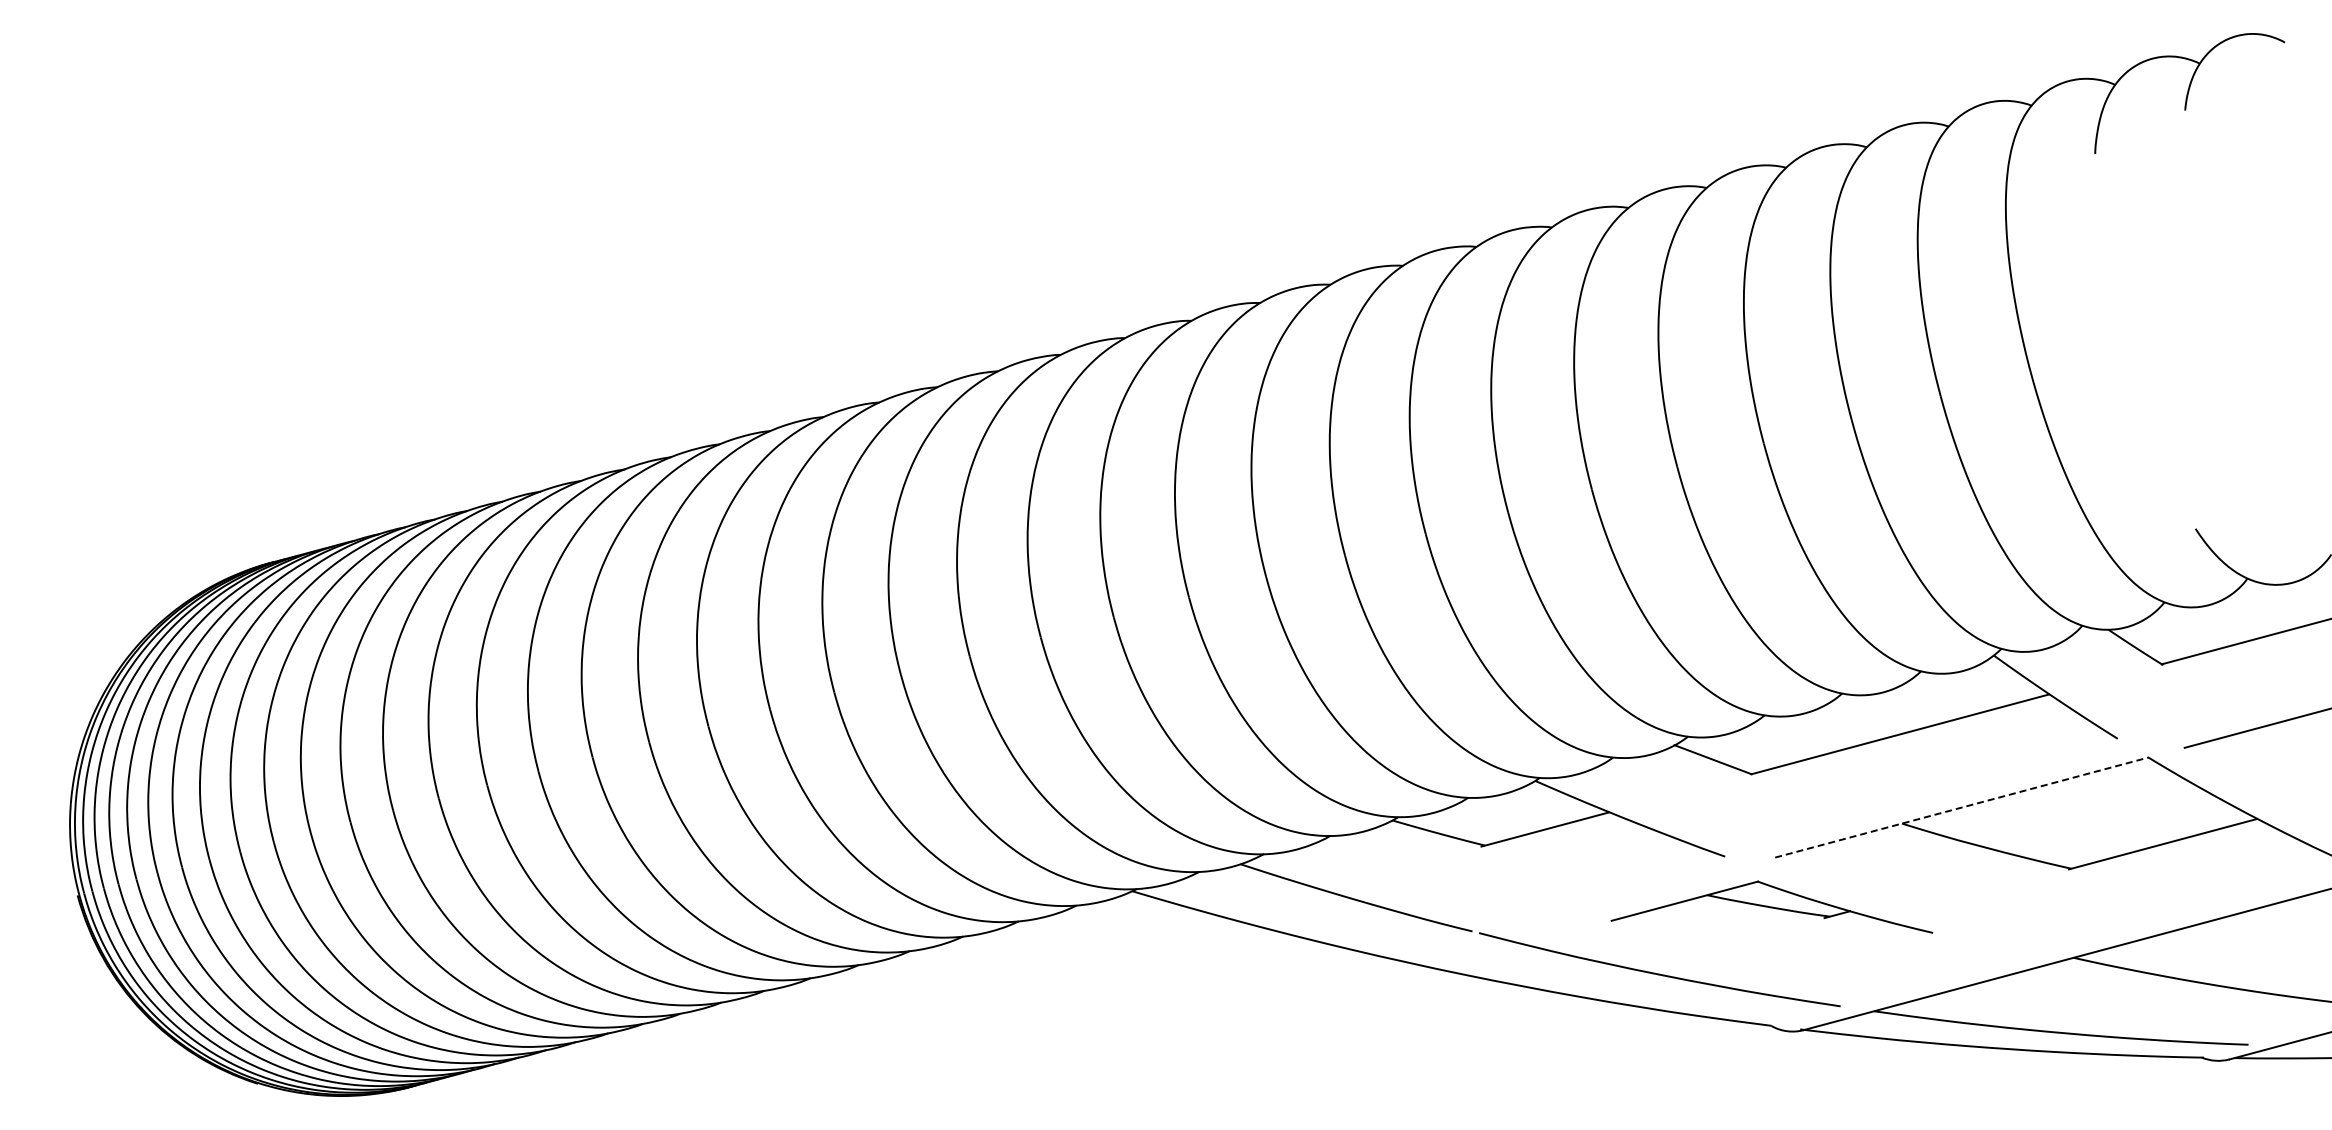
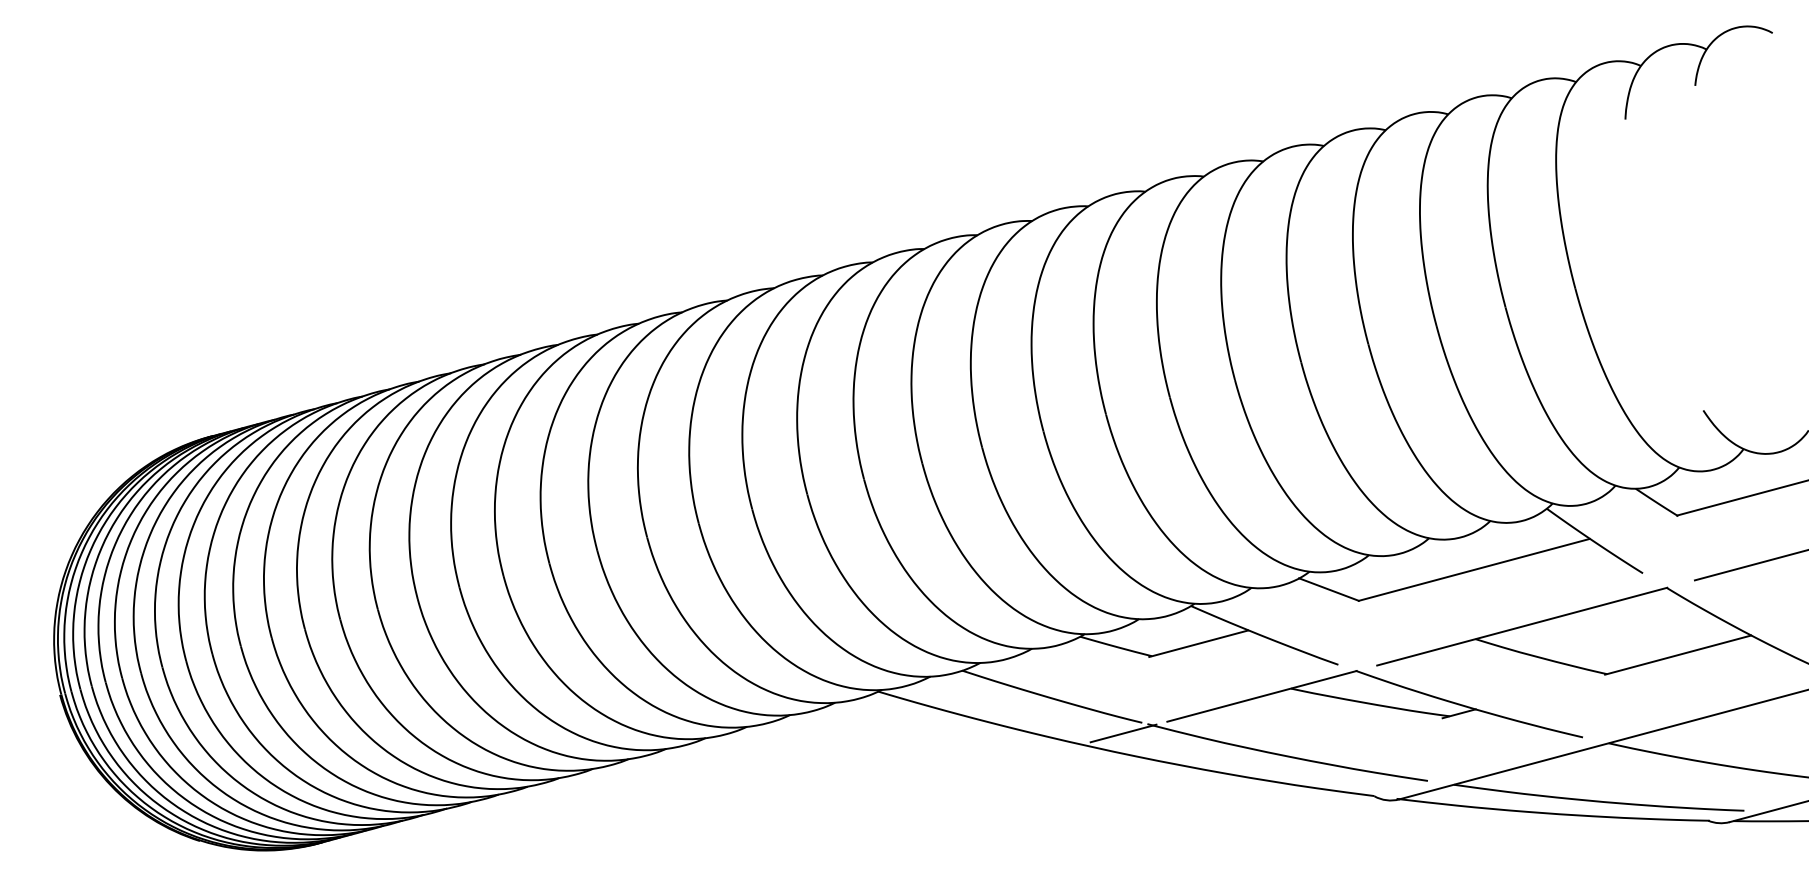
line: (1962, 807) -> (1522, 626), dashed -> solid
part: (1771, 906) -> (1374, 703), size x1.67
line: (1447, 944) -> (1122, 732), added

